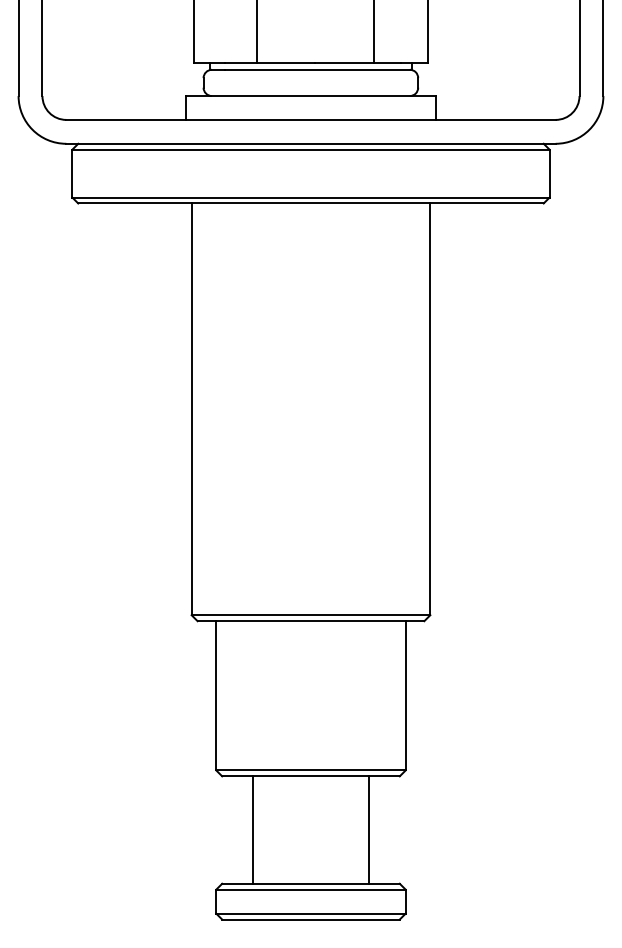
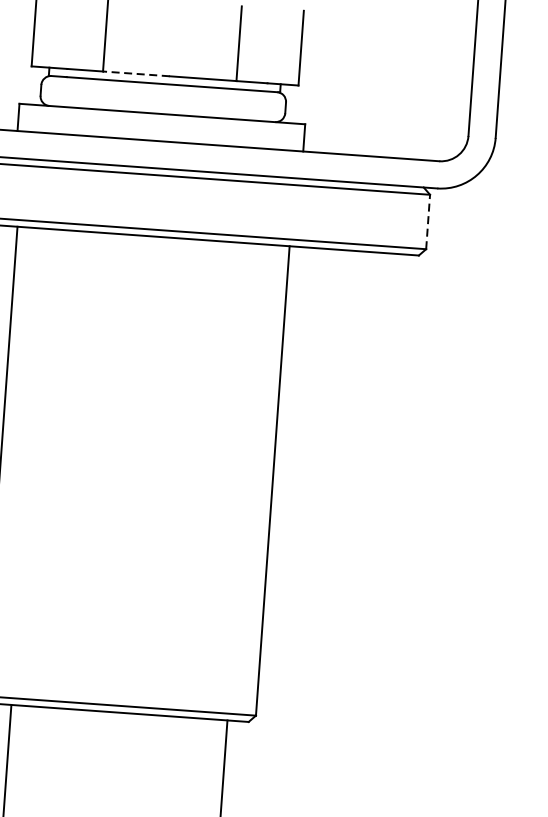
line: (285, 62) -> (136, 73), solid -> dashed
line: (549, 173) -> (427, 221), solid -> dashed

